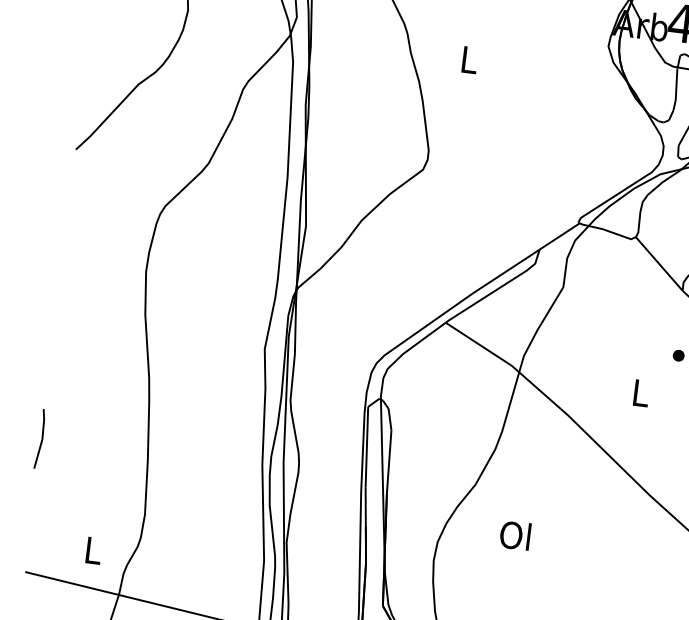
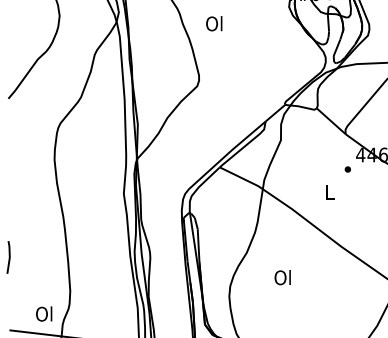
text: (468, 59) -> (214, 23), L -> Ol
text: (514, 535) -> (282, 277), moved
text: (92, 549) -> (44, 313), L -> Ol

